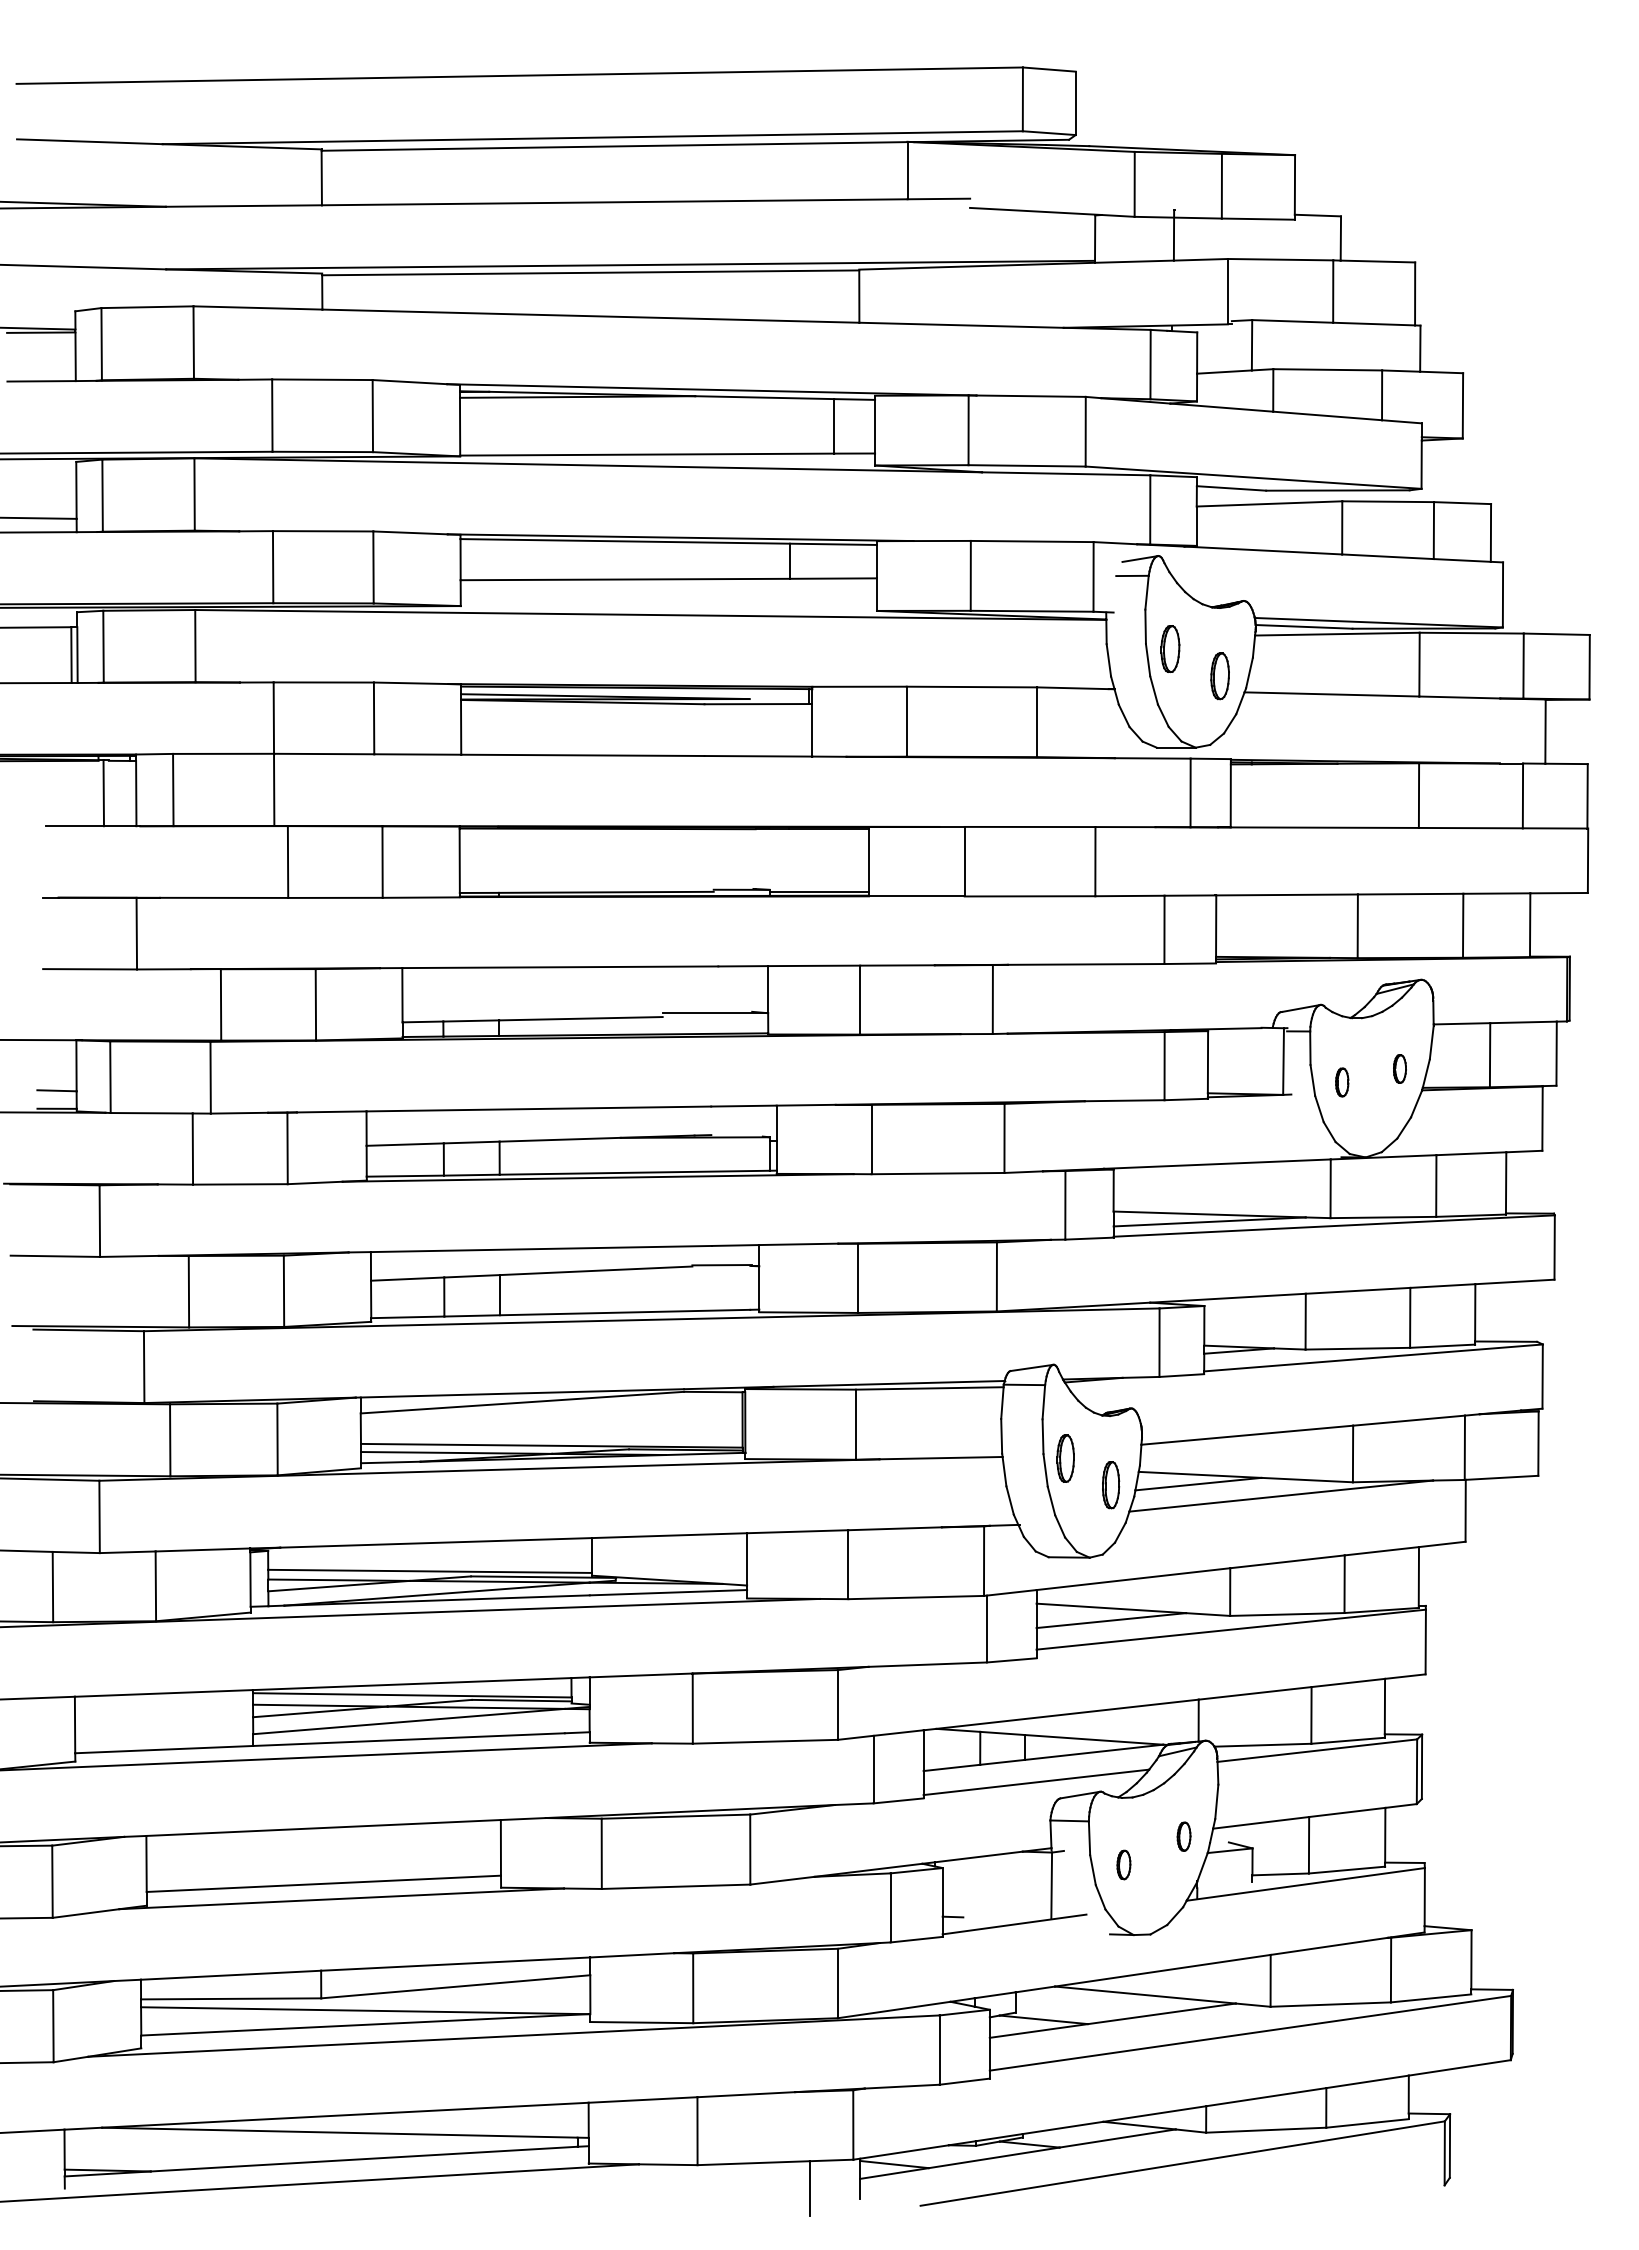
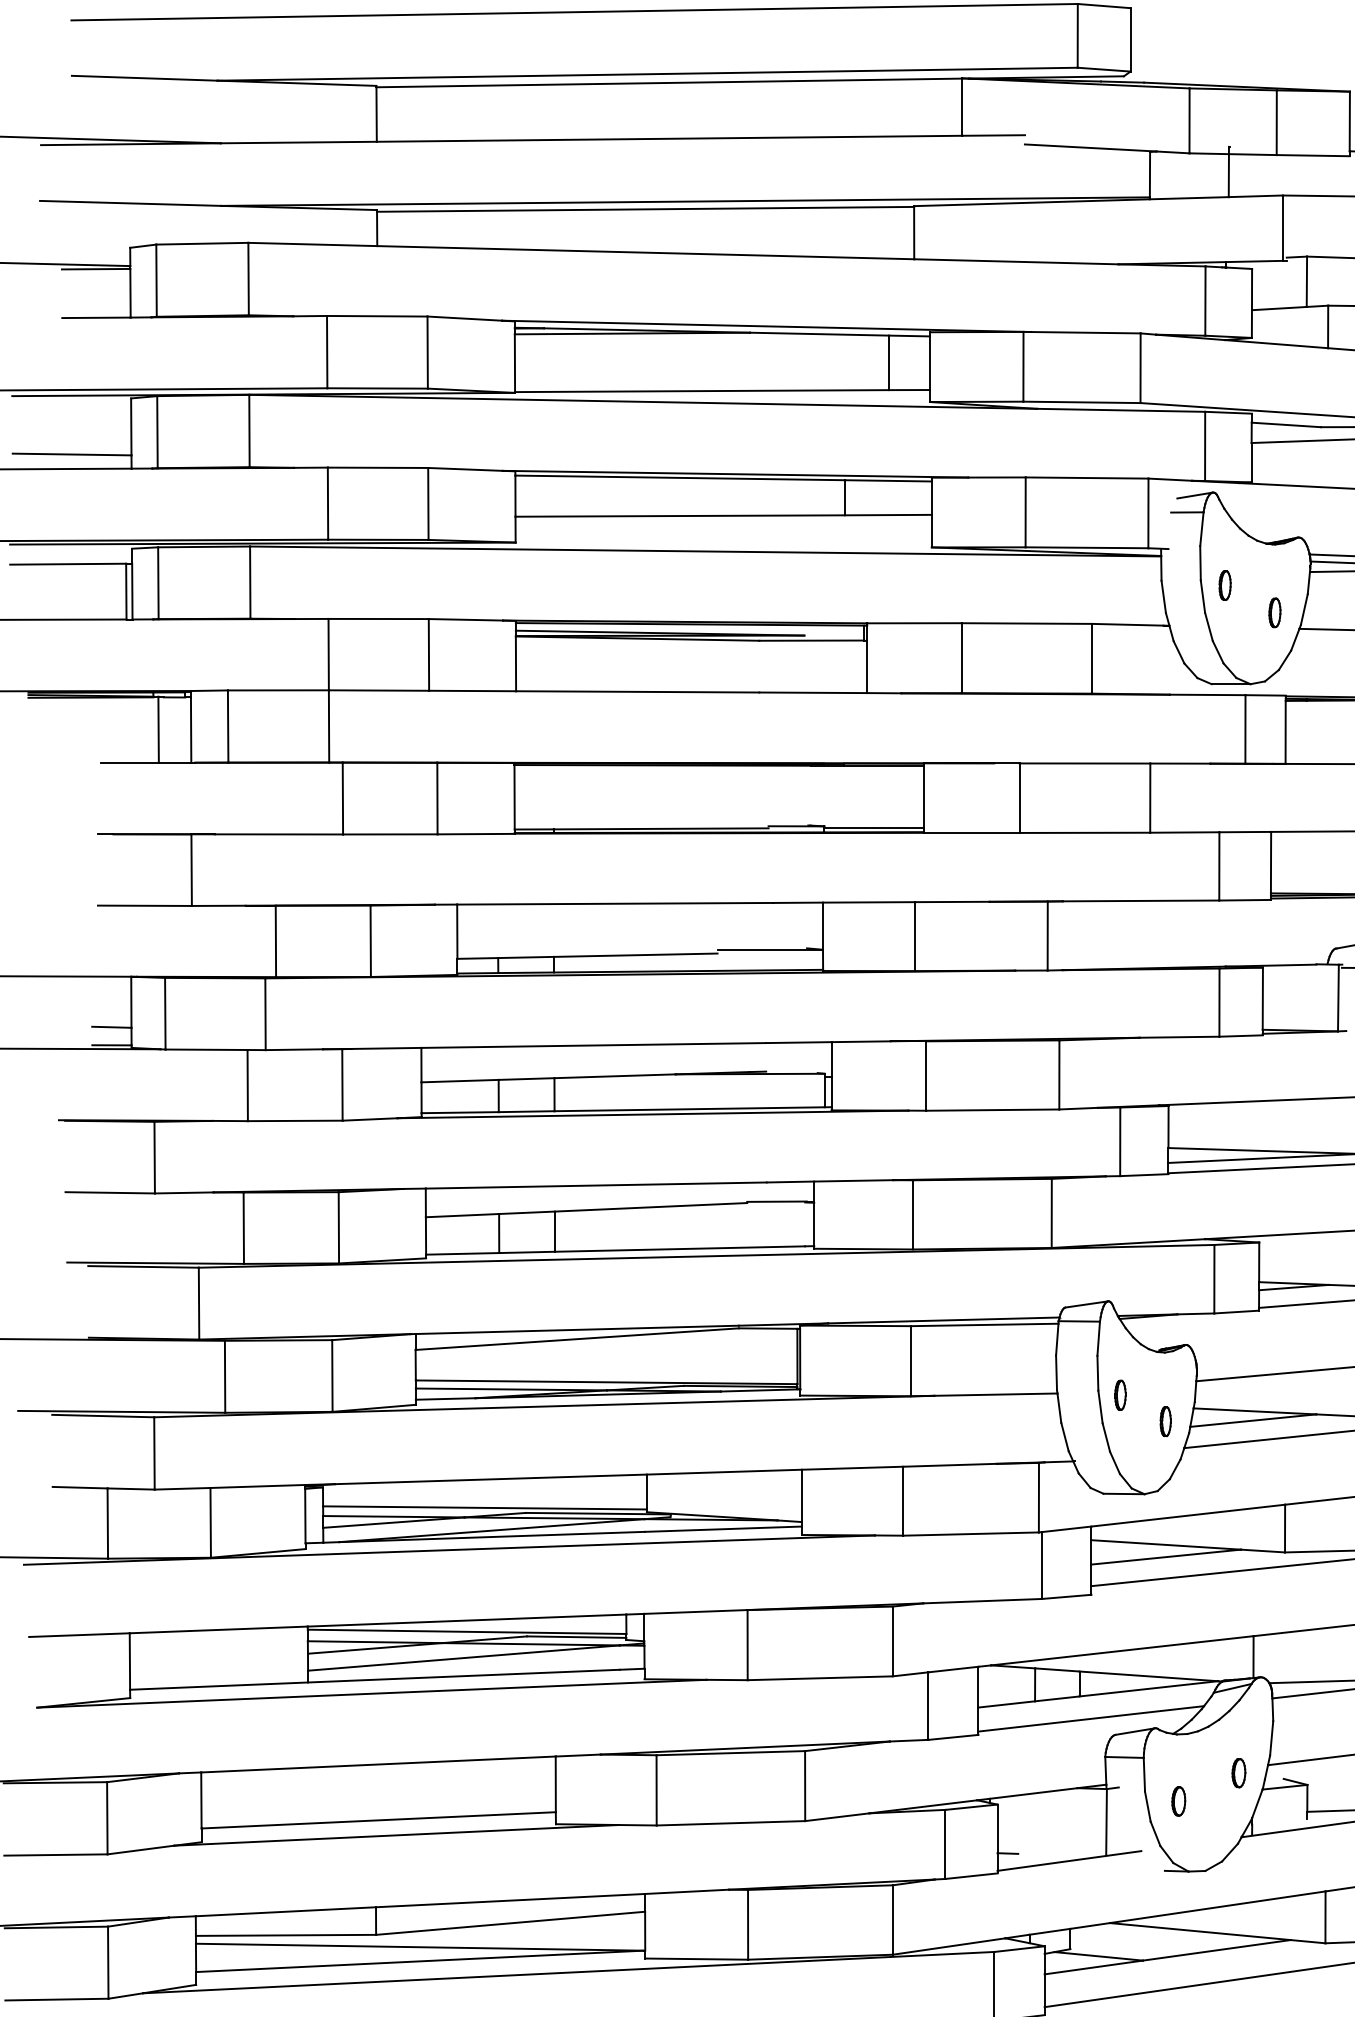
part: (1169, 648) -> (1224, 585), size x0.62
part: (1219, 676) -> (1274, 613), size x0.62
part: (1065, 1458) -> (1120, 1395), size x0.62
part: (1110, 1484) -> (1165, 1421), size x0.62

